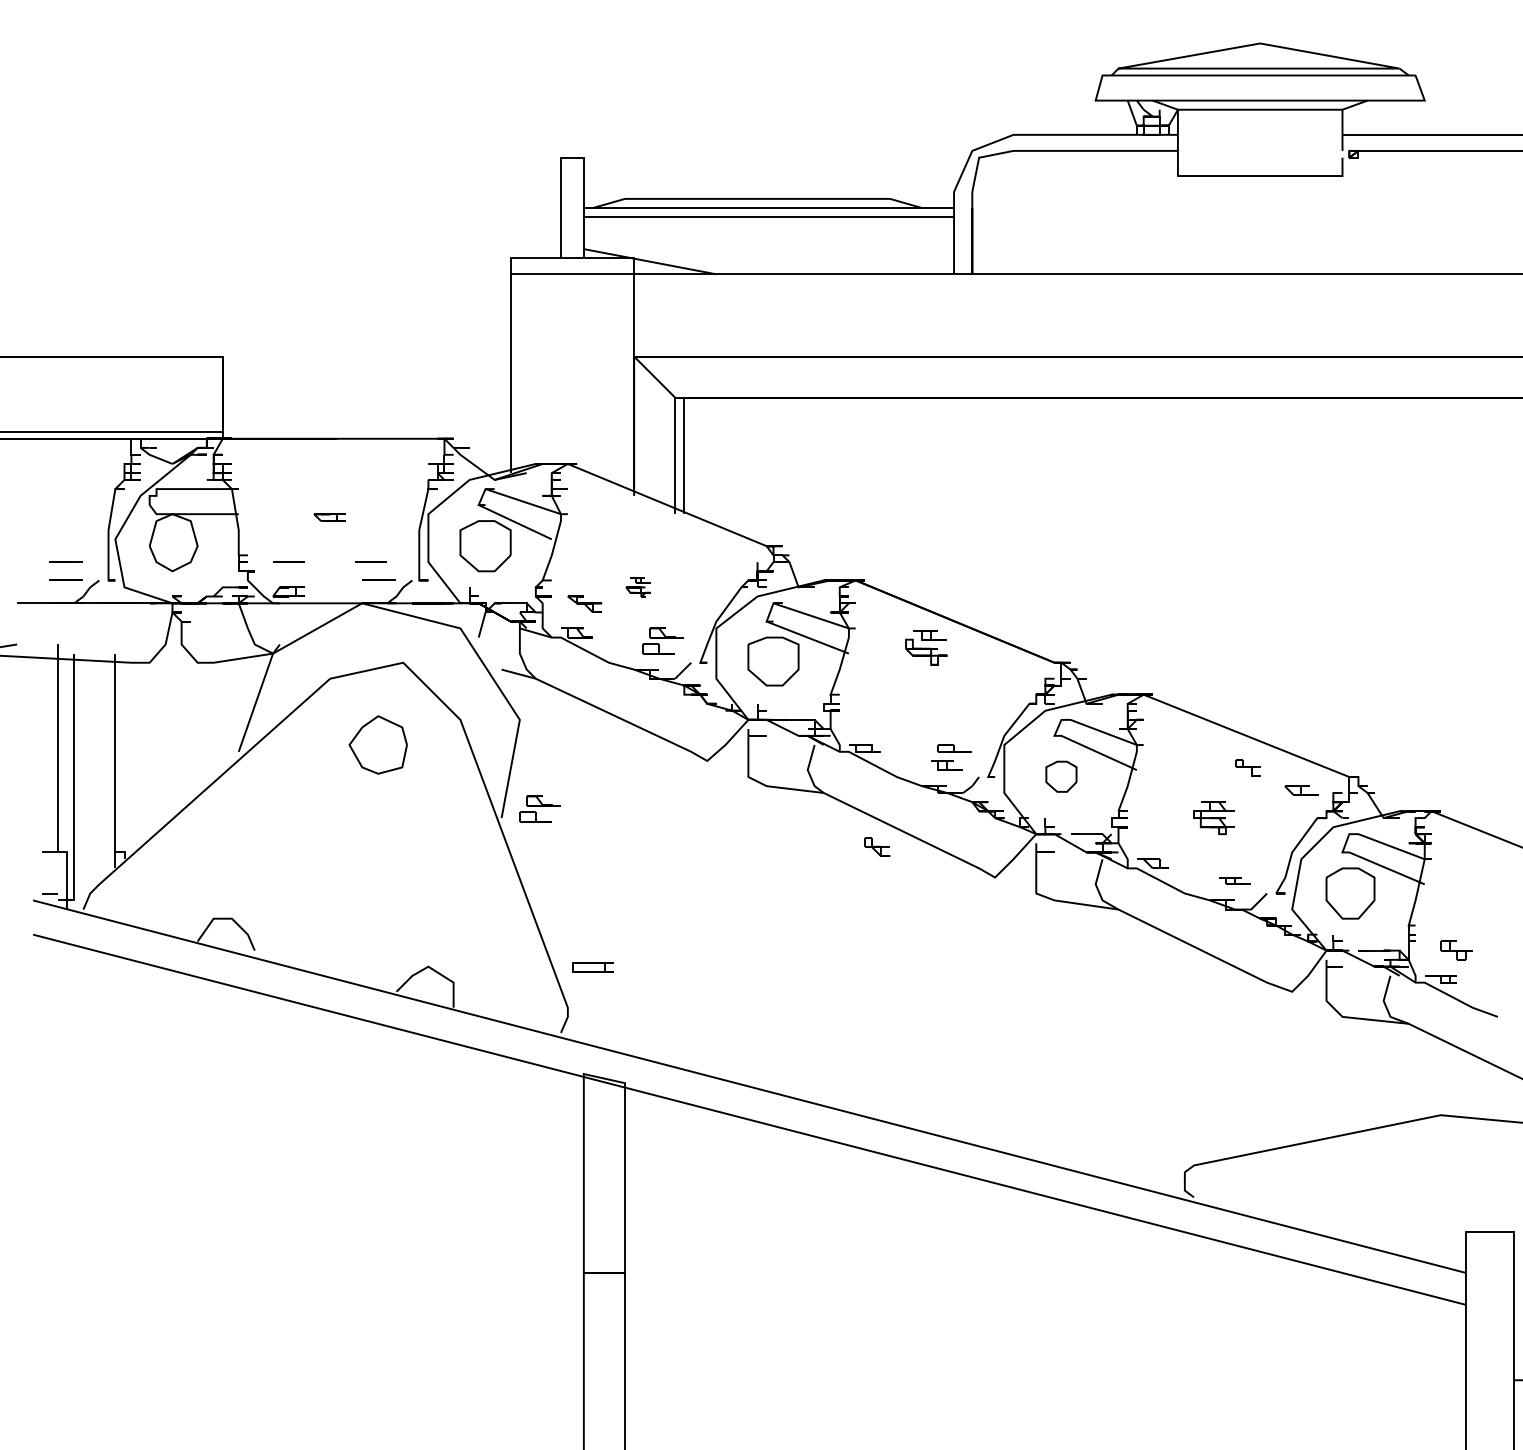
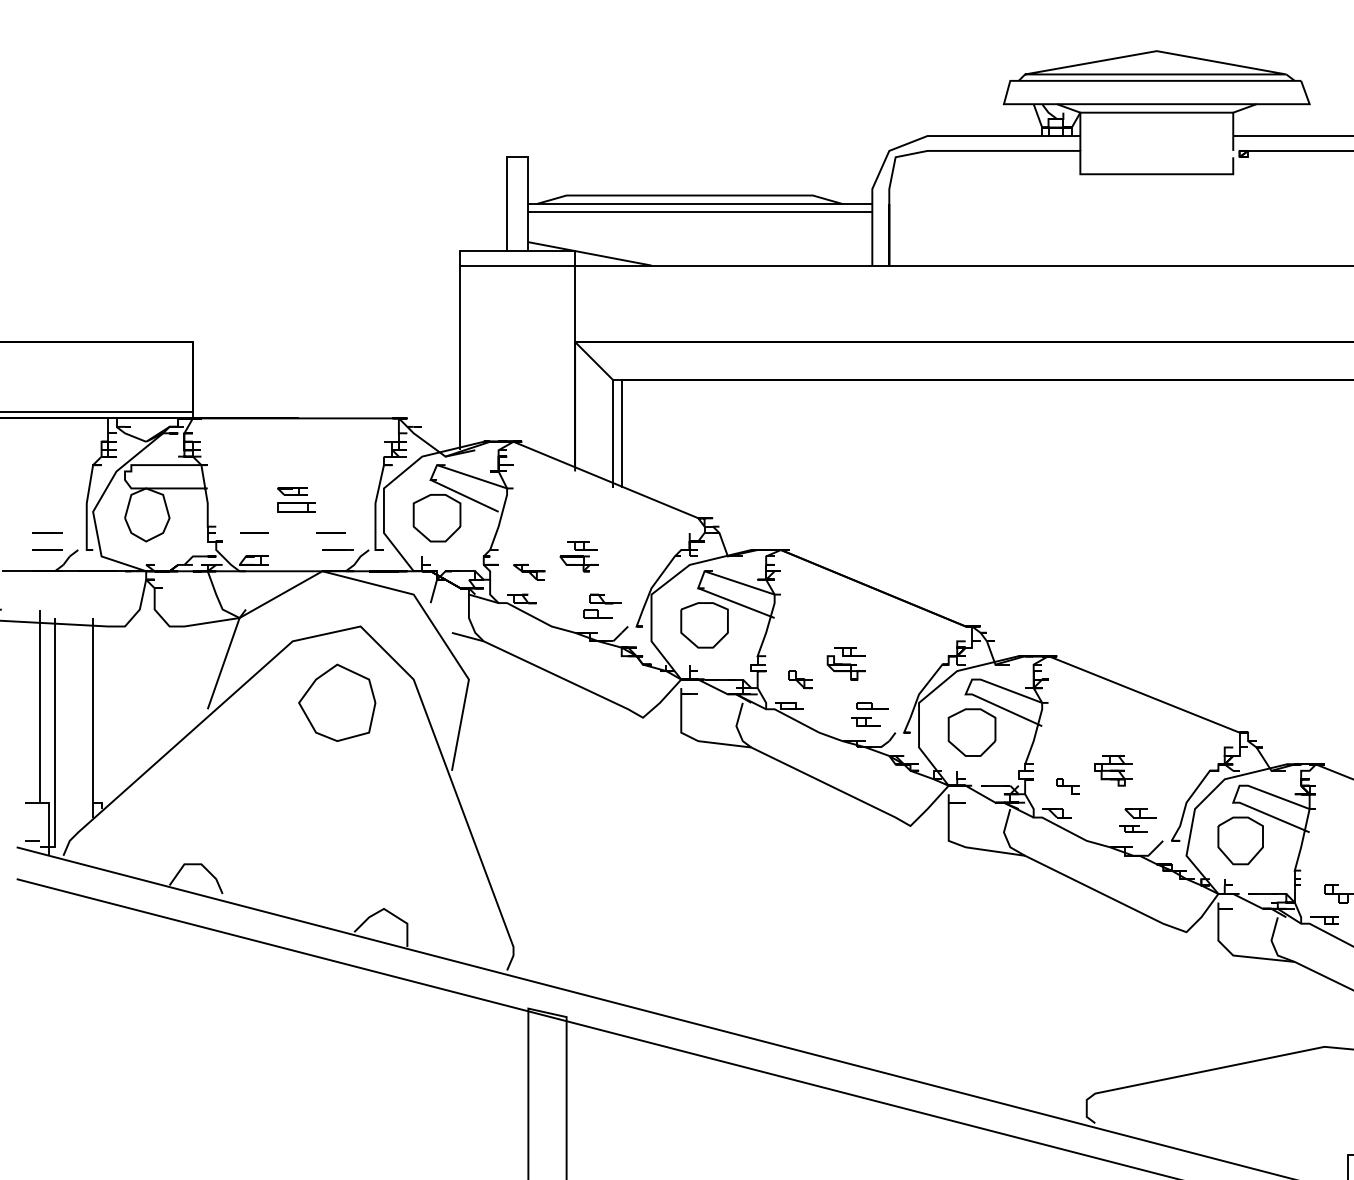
part: (638, 587) -> (579, 556), size x1.67
part: (926, 647) -> (846, 663), moved
part: (378, 744) -> (337, 702), size x1.43
part: (1247, 767) -> (1067, 786), moved
part: (1061, 776) -> (972, 732), size x1.67
part: (1301, 790) -> (1140, 813), moved
part: (539, 808) -> (487, 761), removed
part: (877, 846) -> (801, 679), moved
part: (592, 967) -> (295, 507), moved

